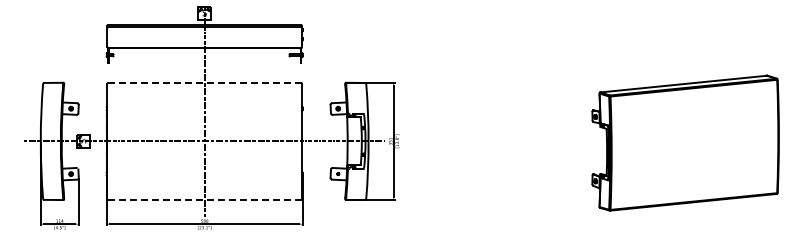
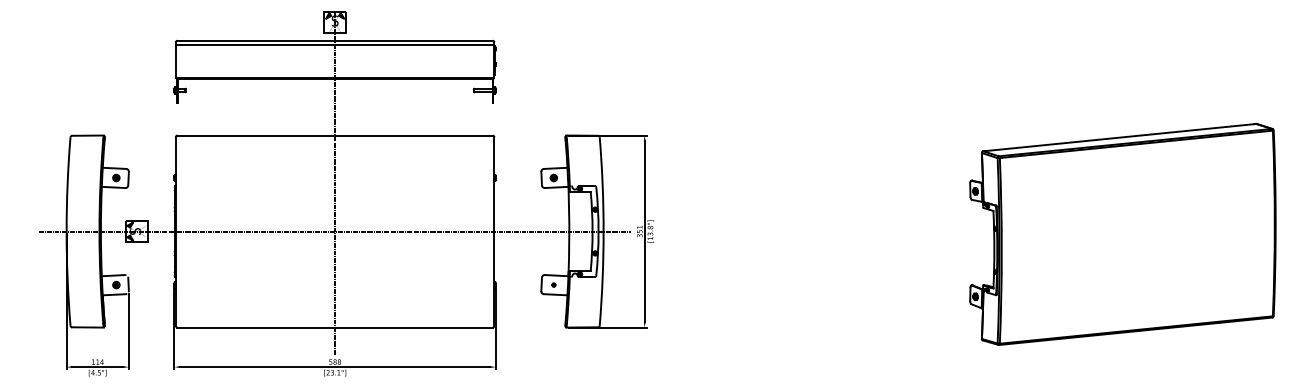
line: (205, 82) -> (336, 135), dashed -> solid
line: (205, 200) -> (336, 328), dashed -> solid

